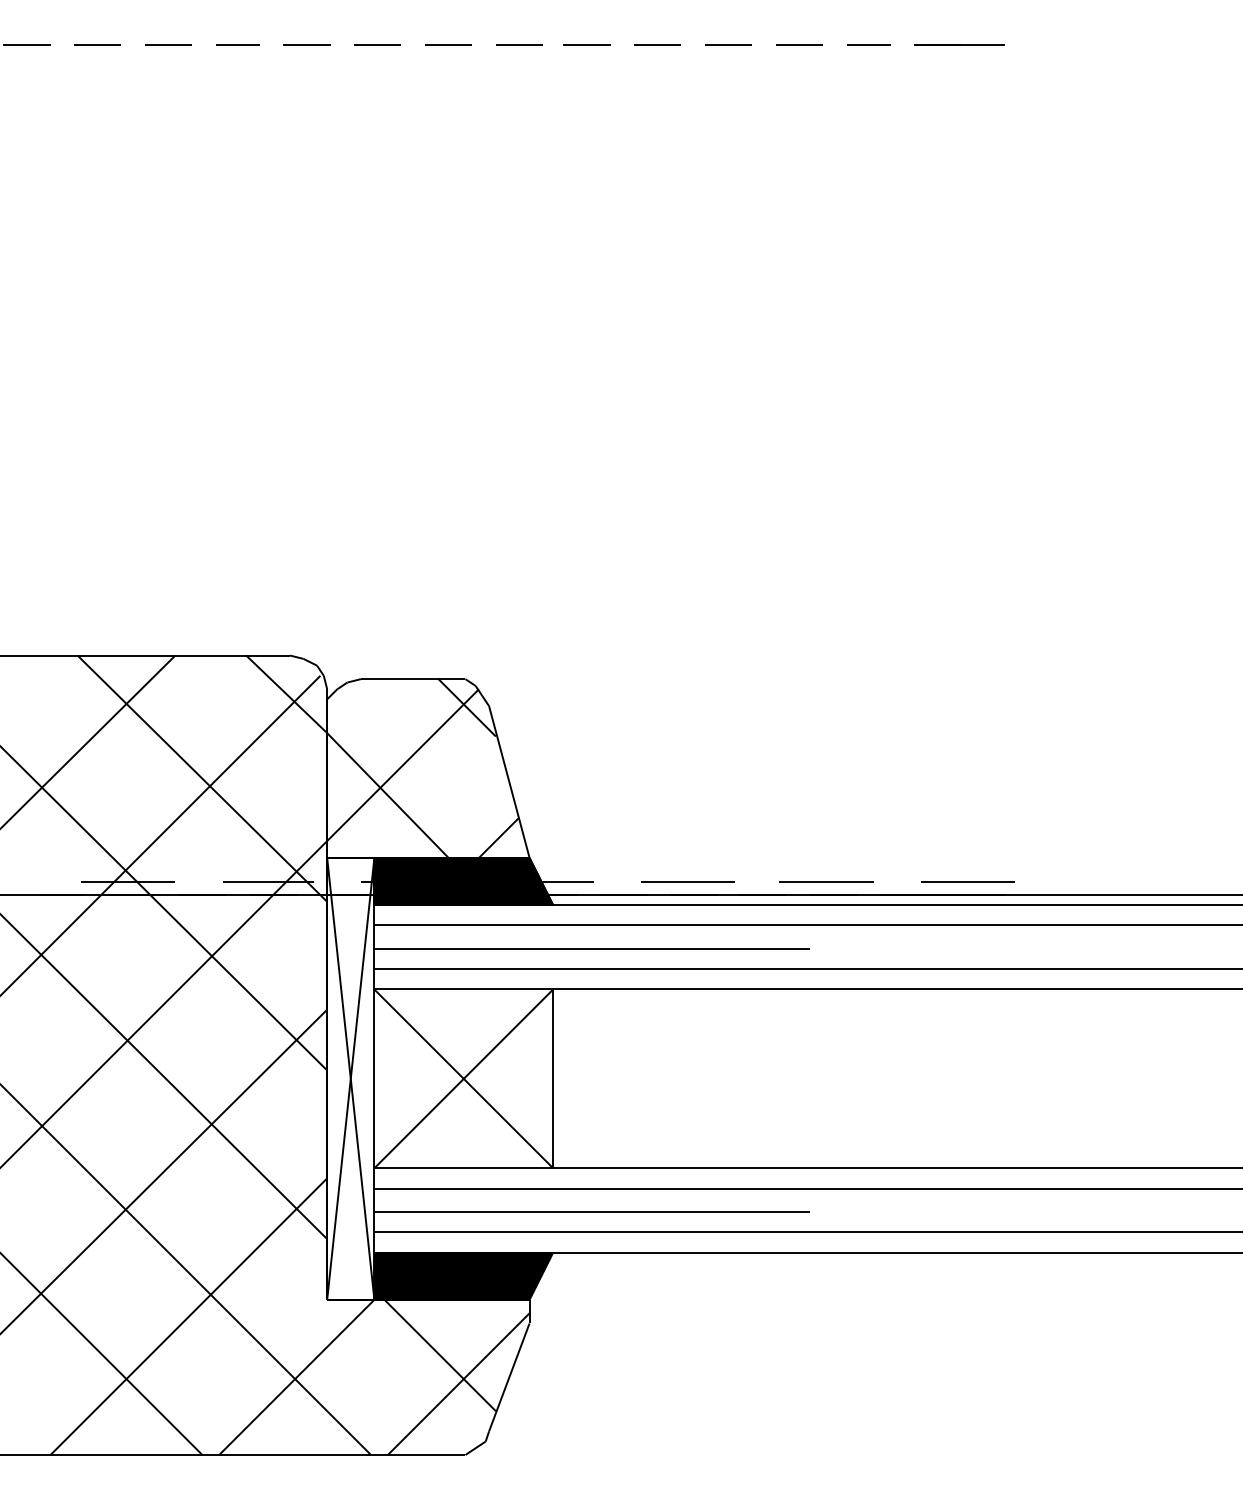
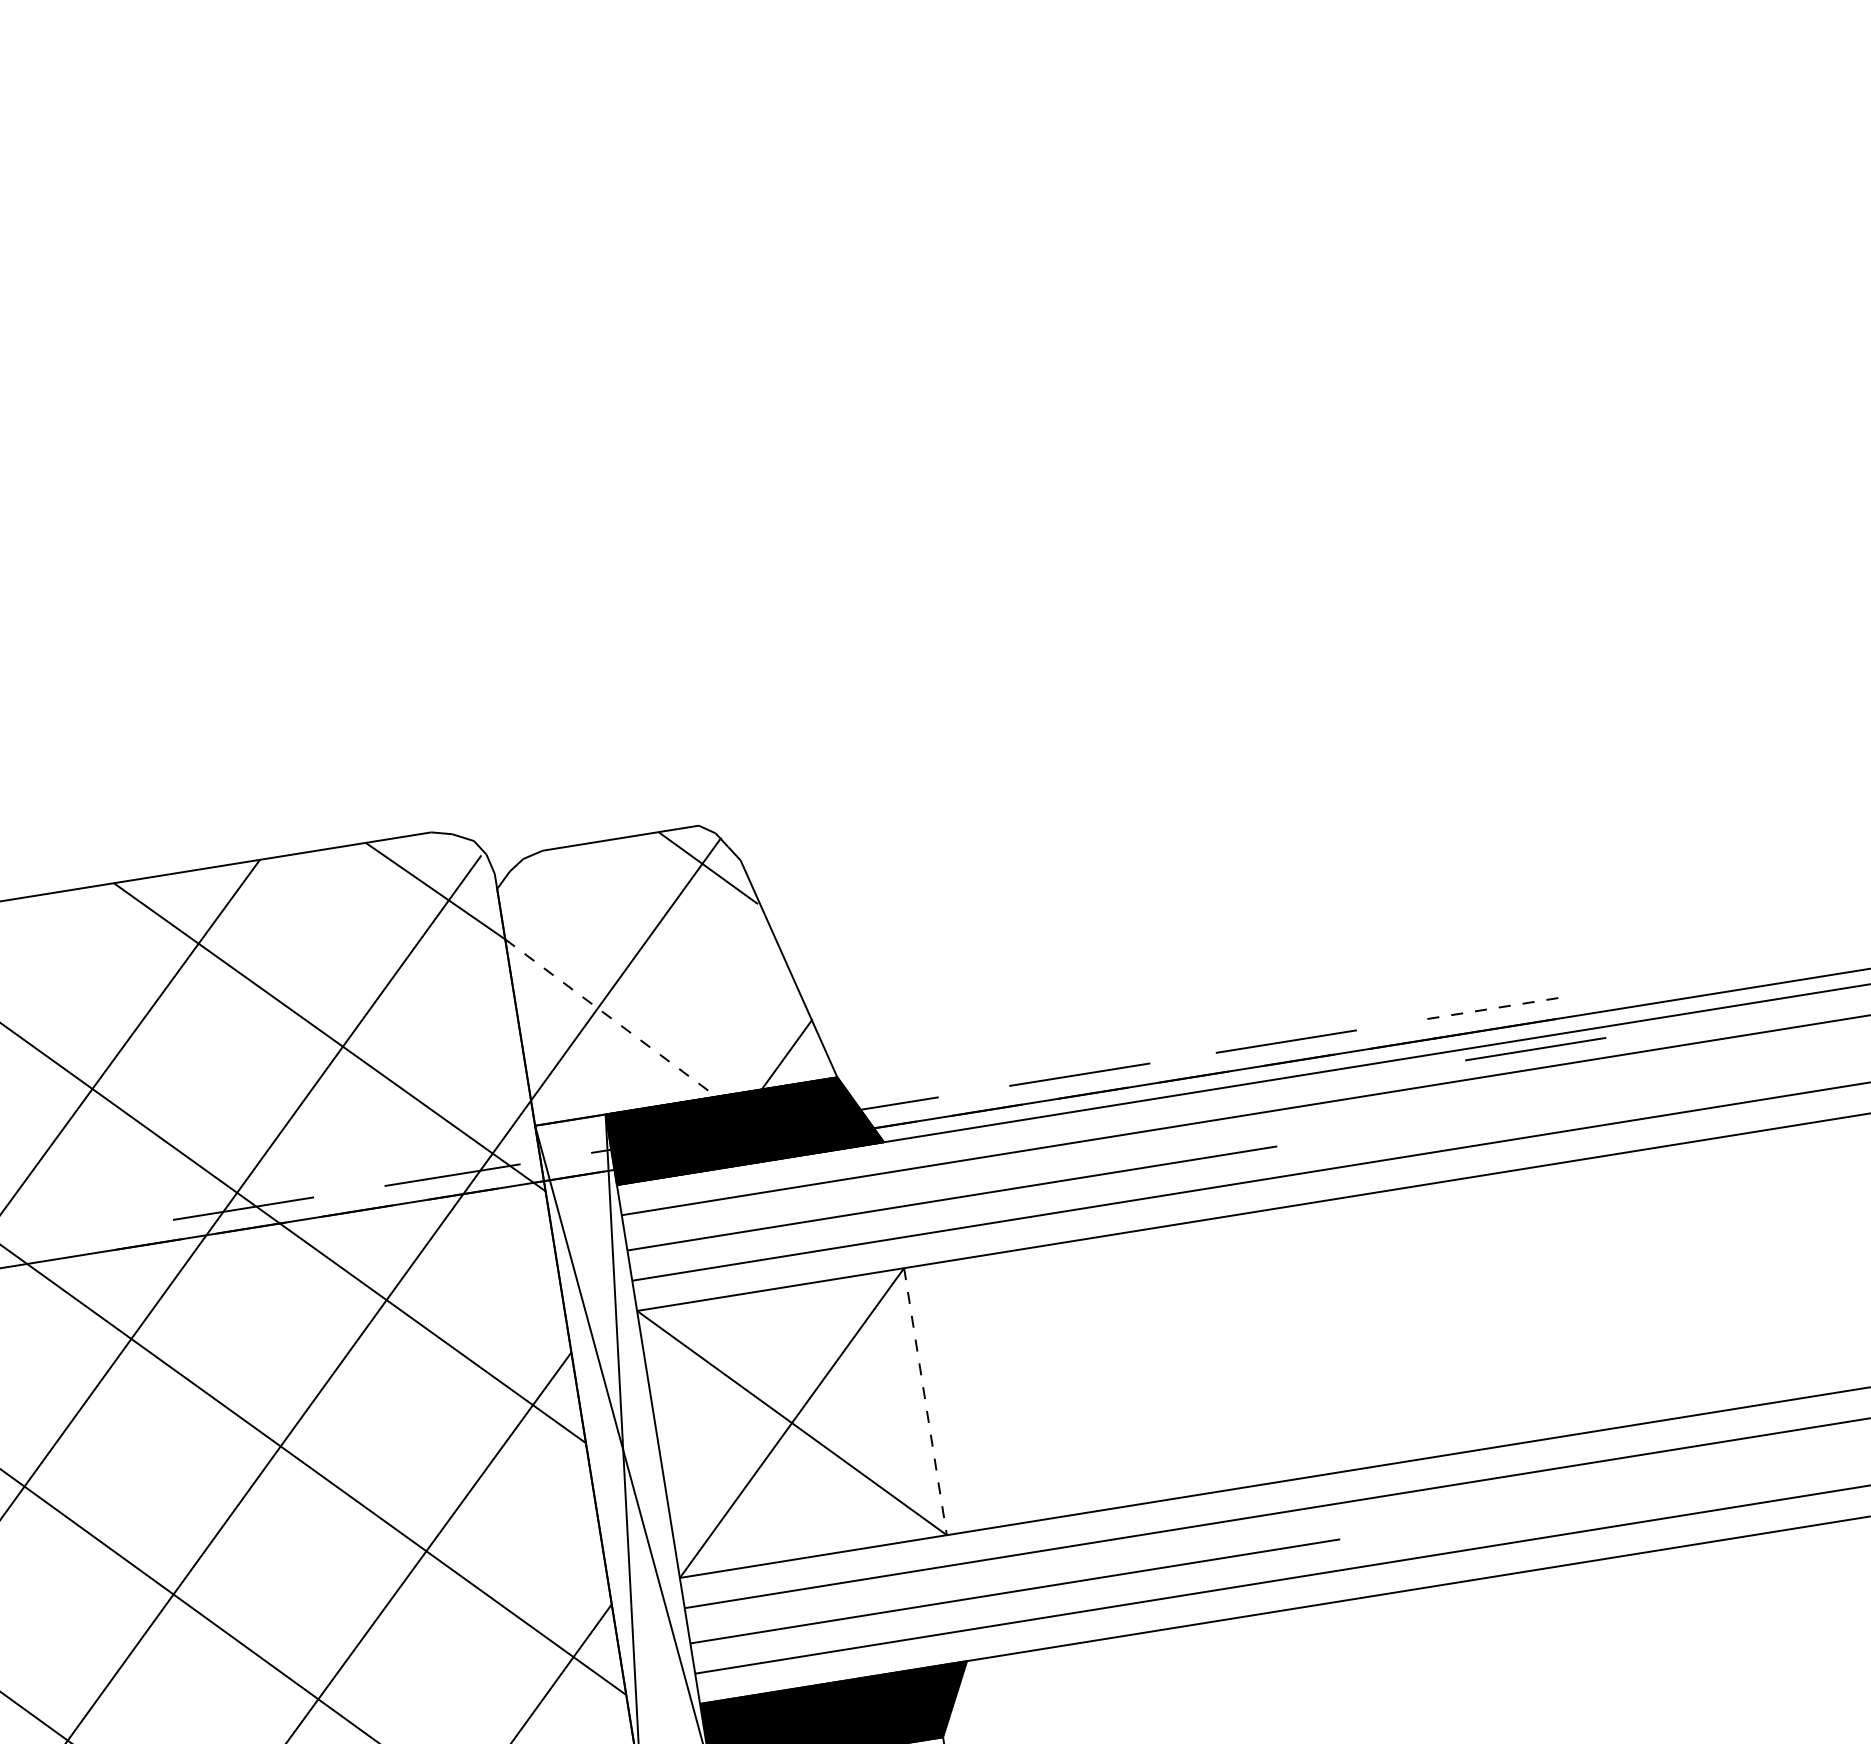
line: (388, 795) -> (611, 1017), solid -> dashed
line: (968, 881) -> (1498, 1007), solid -> dashed
line: (988, 912) -> (1535, 1049), added
line: (553, 1079) -> (926, 1402), solid -> dashed

